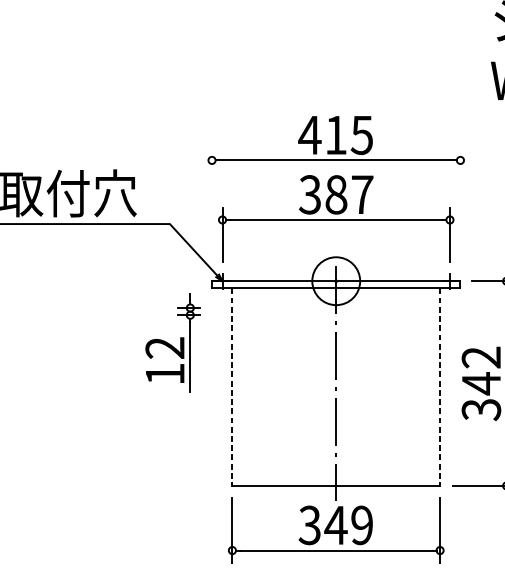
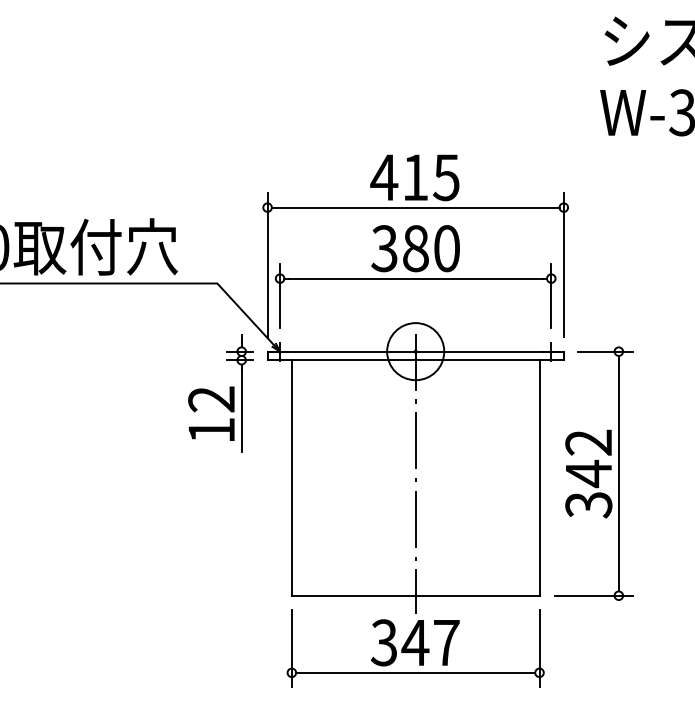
text: (362, 194) -> (447, 248), 387 -> 380
line: (211, 208) -> (267, 265), added
line: (460, 208) -> (563, 265), added
part: (172, 343) -> (220, 393), moved
line: (232, 386) -> (291, 477), dashed -> solid
line: (440, 386) -> (539, 477), dashed -> solid
text: (362, 525) -> (446, 642), 349 -> 347

